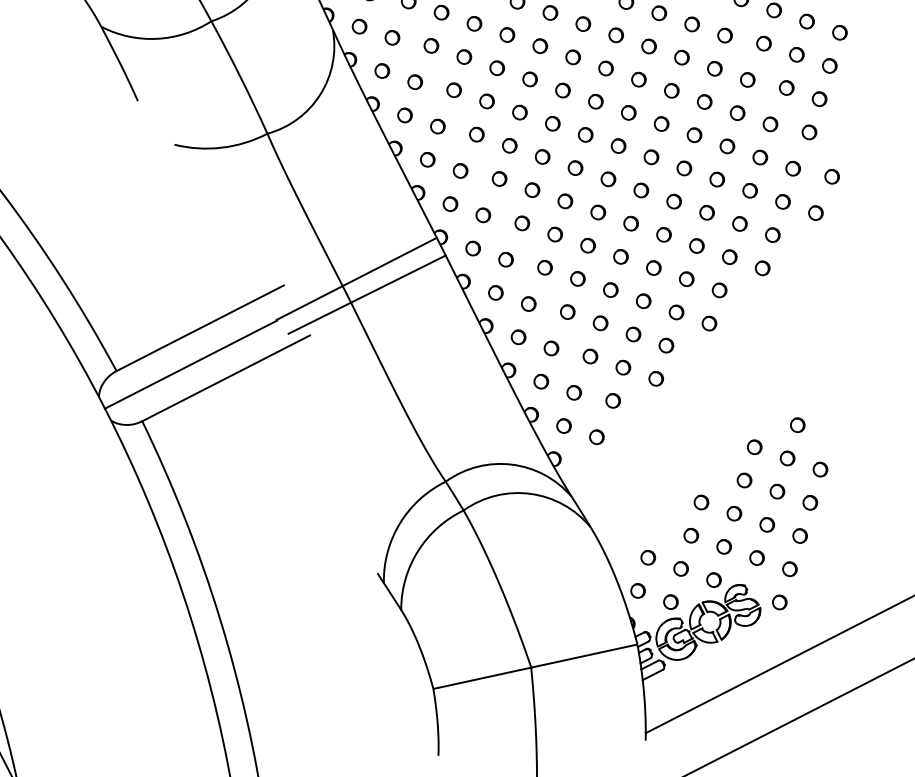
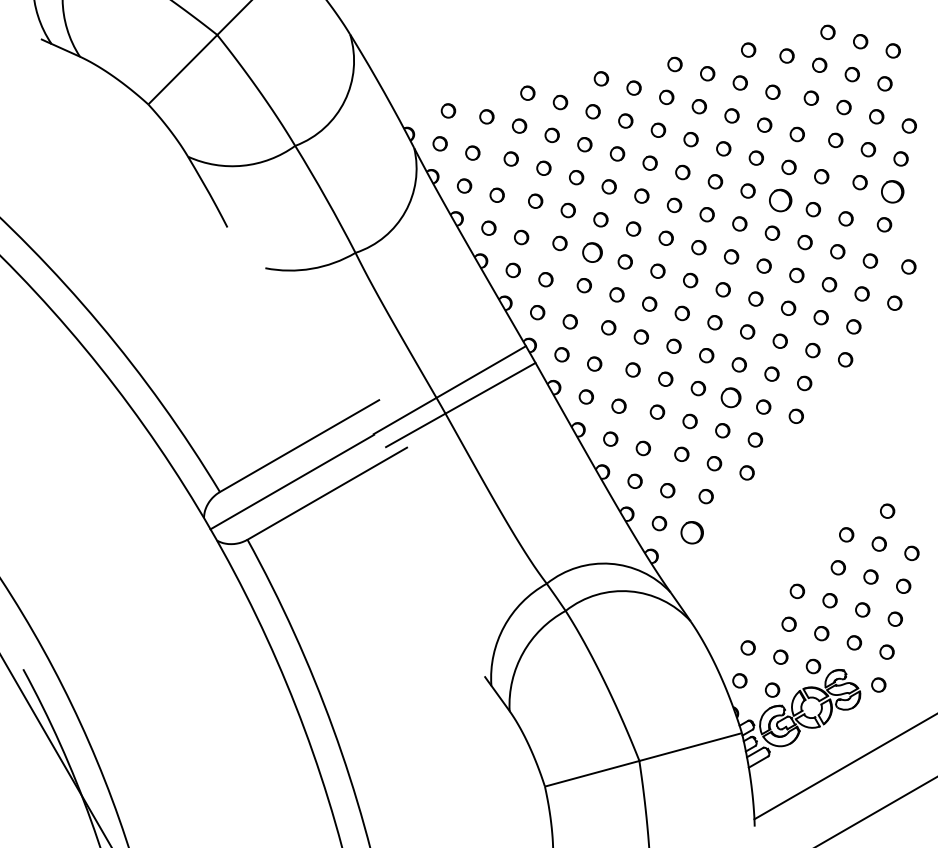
circle: (819, 98) -> (892, 191), size x1.6
circle: (704, 101) -> (780, 199), size x1.6
circle: (509, 145) -> (592, 252), size x1.4
circle: (643, 300) -> (730, 397), size x1.4
circle: (596, 436) -> (691, 532), size x1.6

